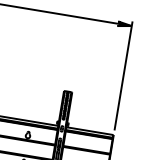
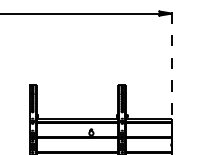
line: (124, 75) -> (172, 61), solid -> dashed

